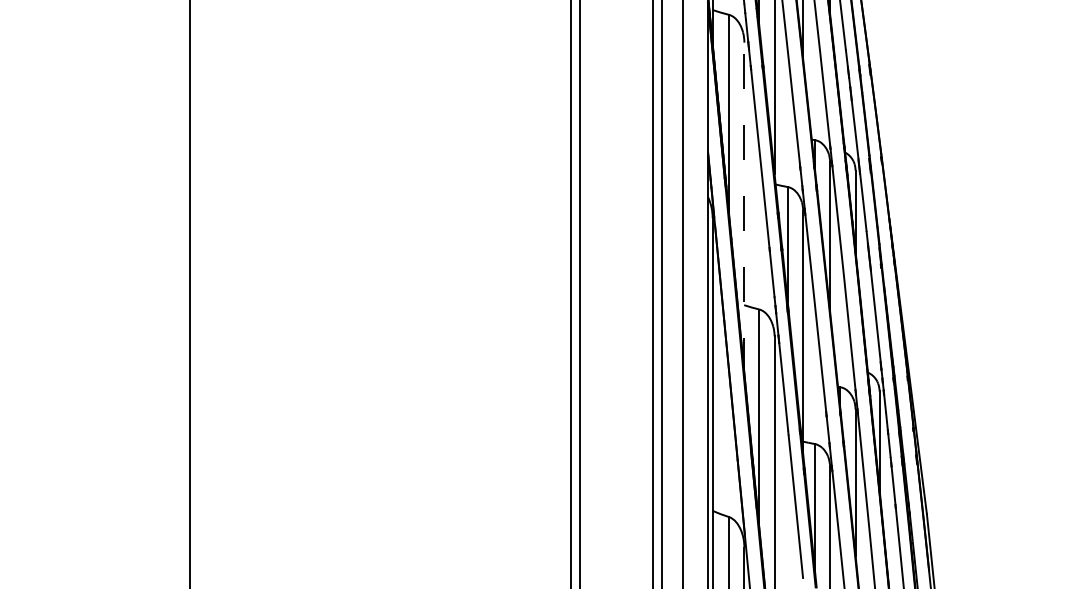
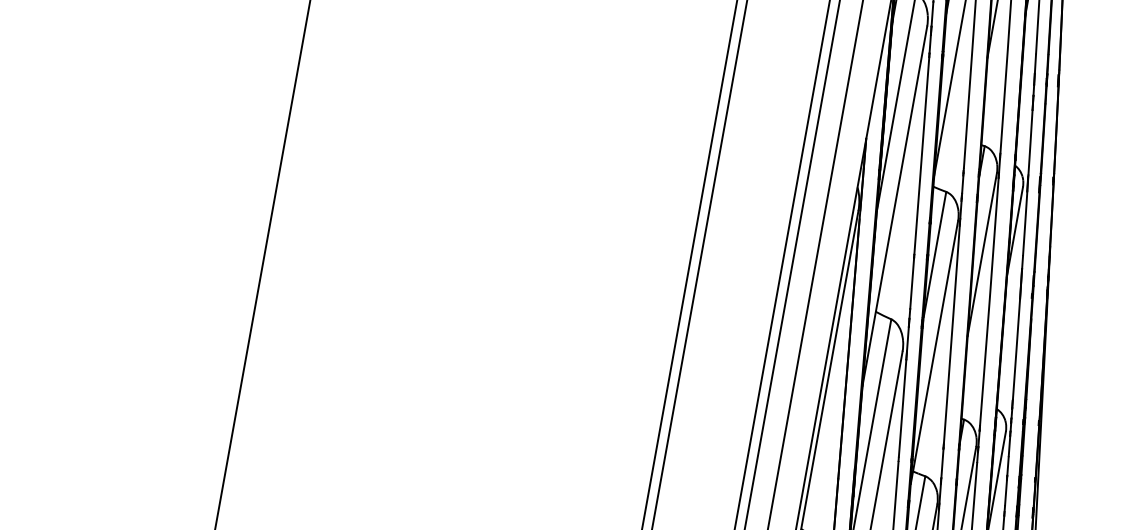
line: (744, 207) -> (895, 205), dashed -> solid

